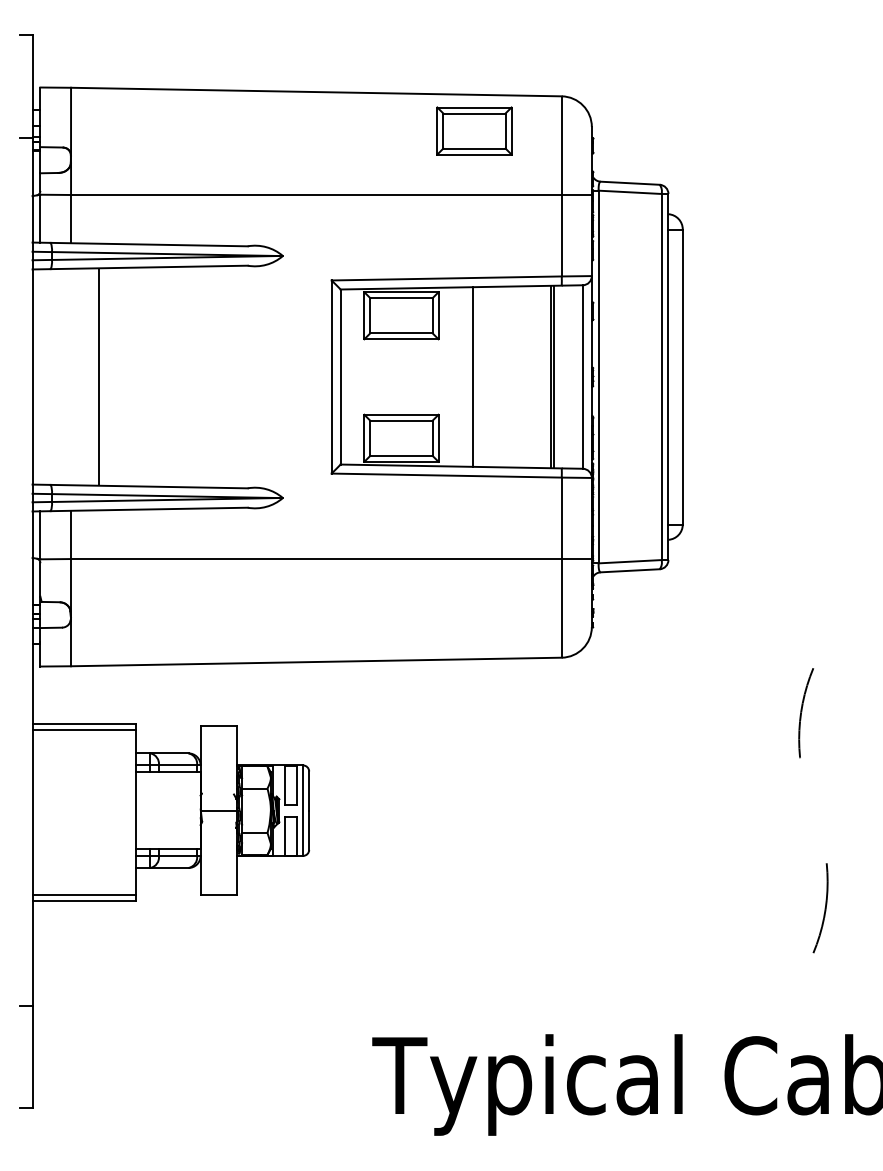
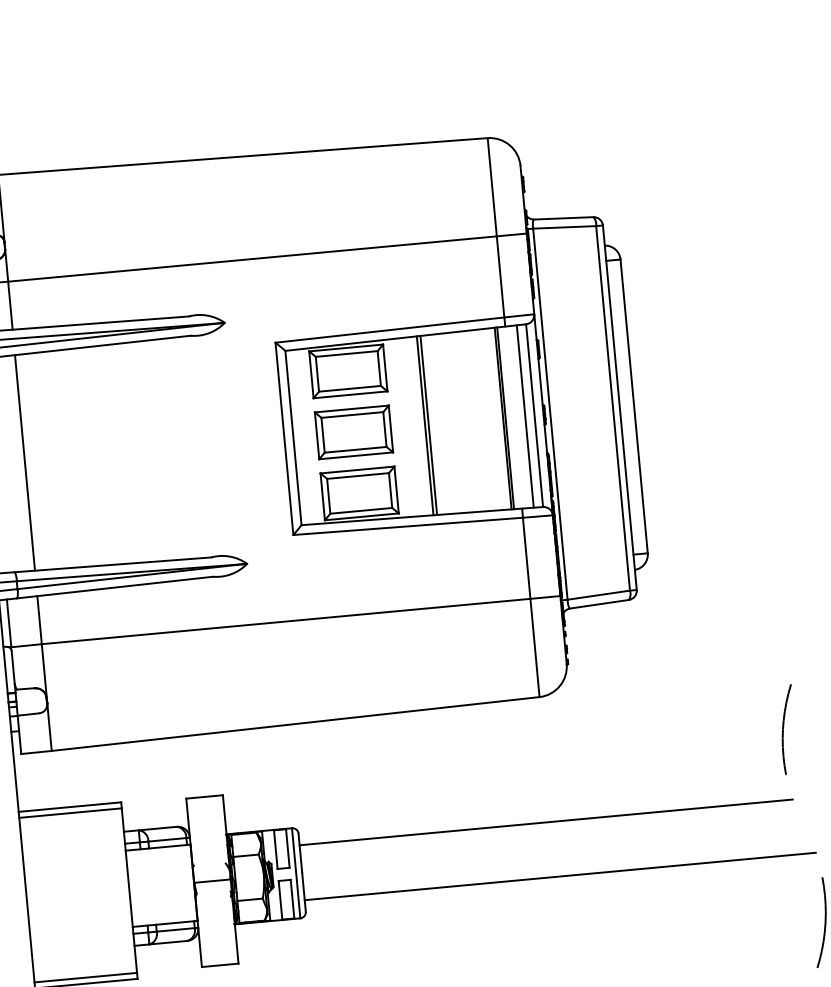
part: (474, 130) -> (354, 431), moved
line: (99, 376) -> (25, 462), moved
line: (476, 376) -> (428, 424), added
line: (573, 376) -> (525, 415), added
line: (556, 783) -> (545, 822), added
line: (565, 838) -> (559, 876), added

